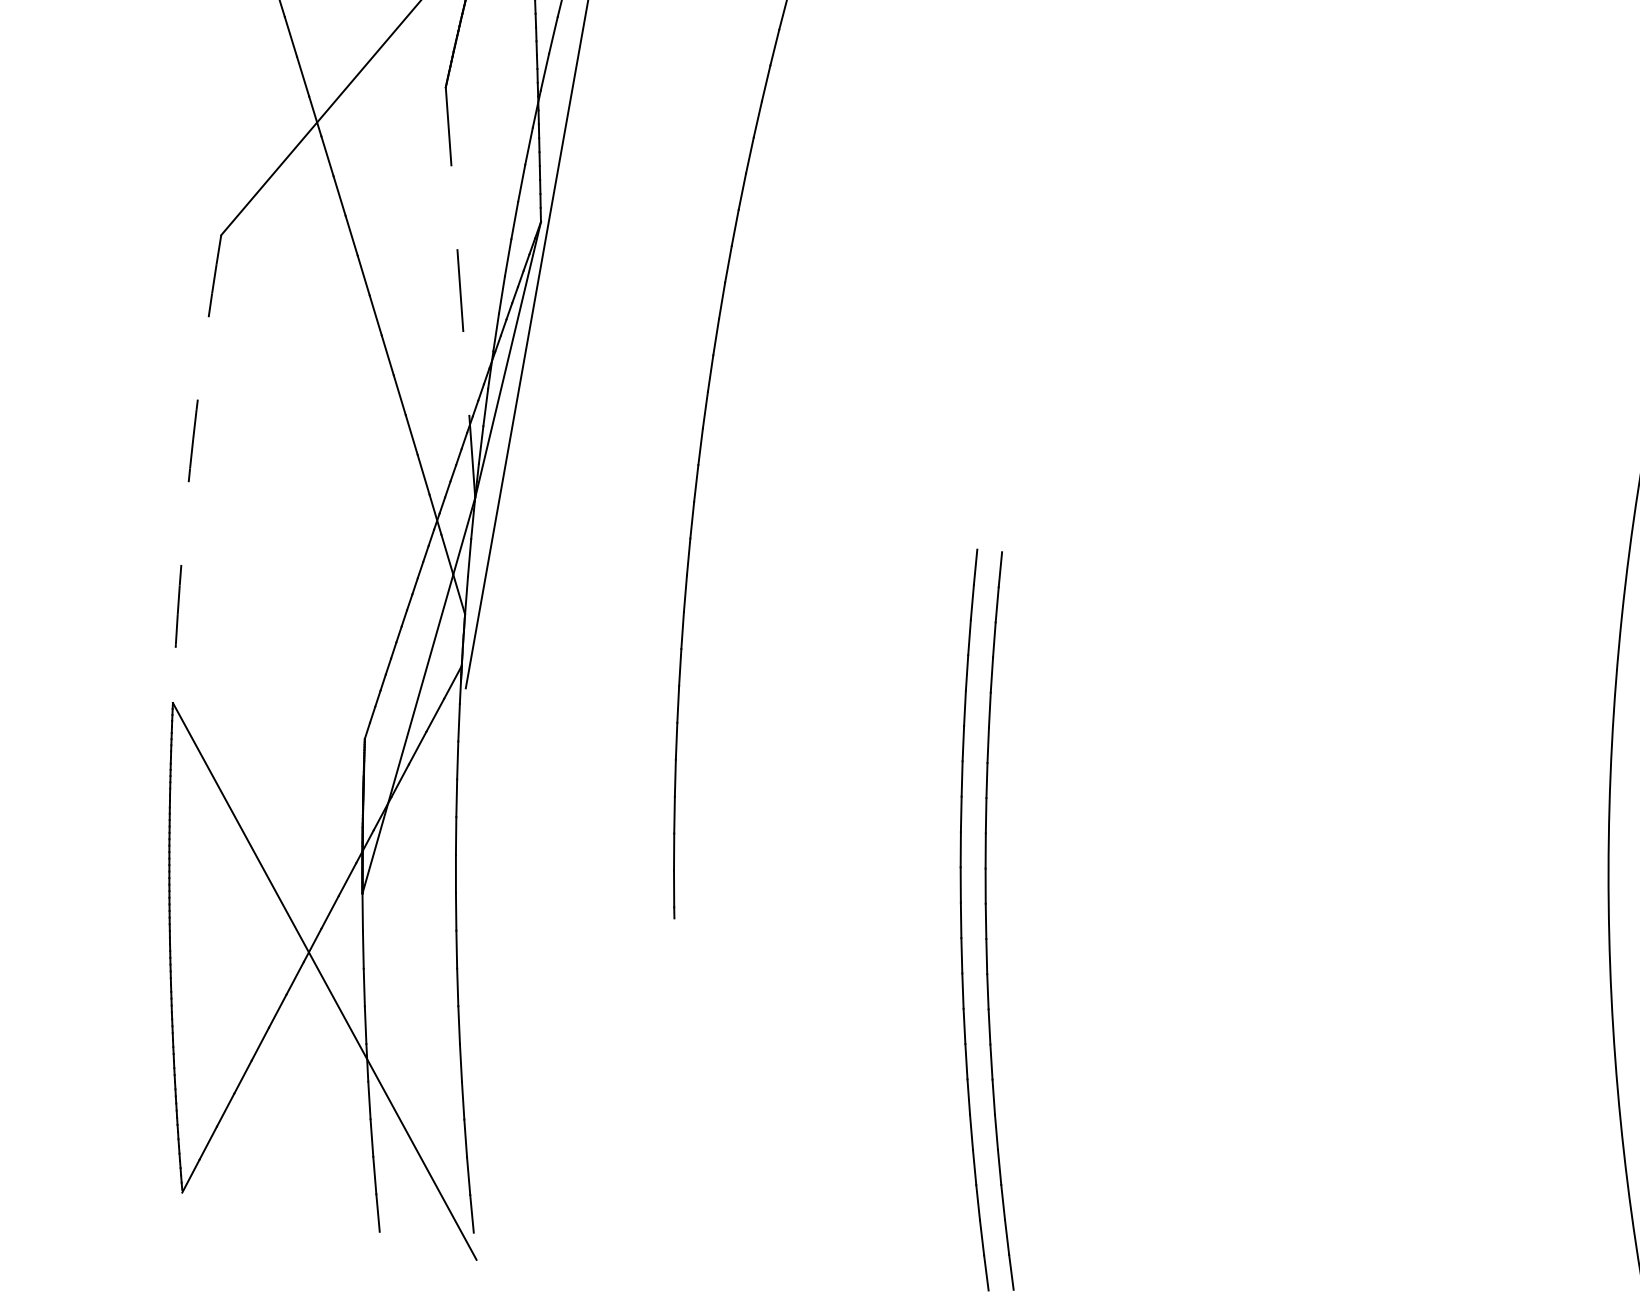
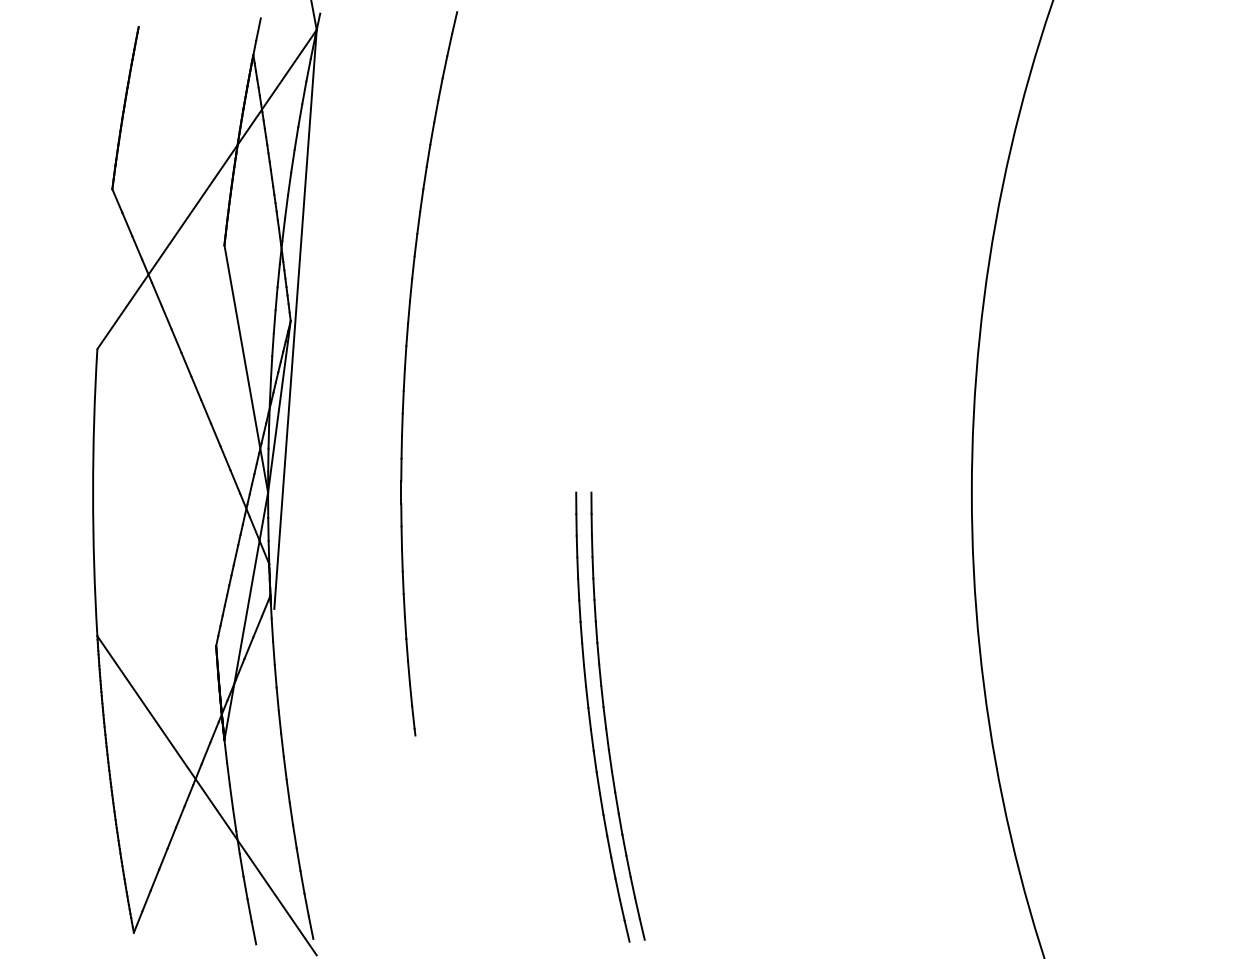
line: (460, 291) -> (246, 368), dashed -> solid
arc: (190, 468) -> (93, 492), dashed -> solid

